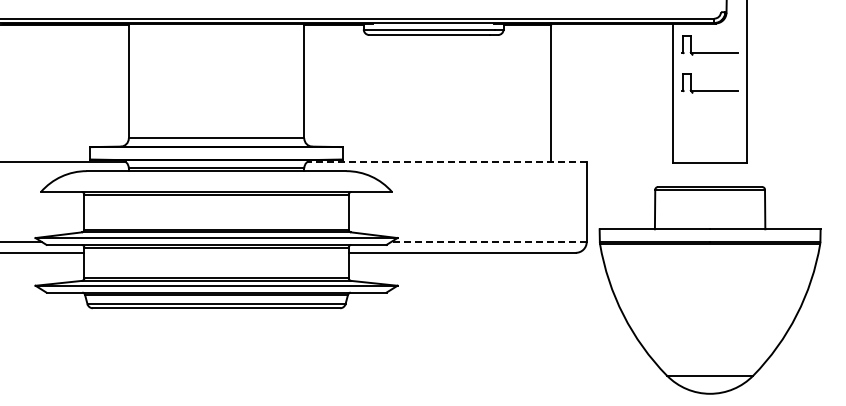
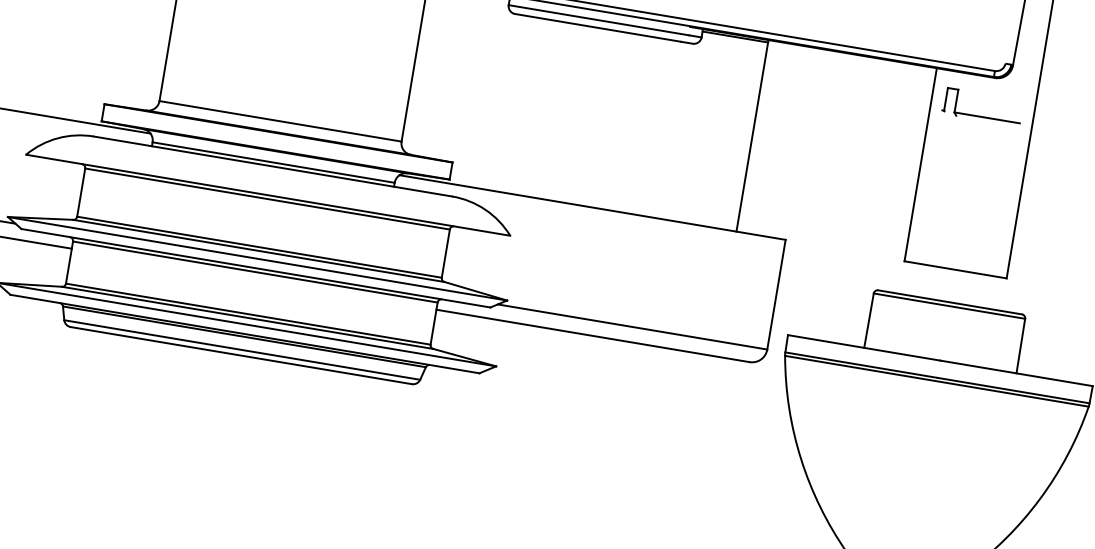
part: (709, 90) -> (971, 169), removed
line: (446, 162) -> (592, 207), dashed -> solid
line: (489, 241) -> (633, 326), dashed -> solid

